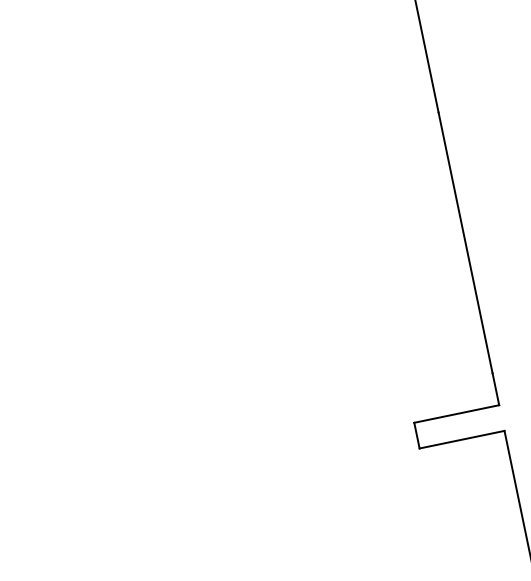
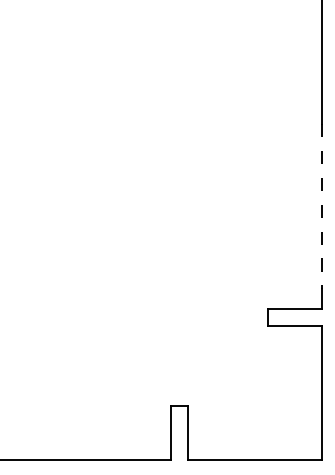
line: (465, 242) -> (322, 206), solid -> dashed

